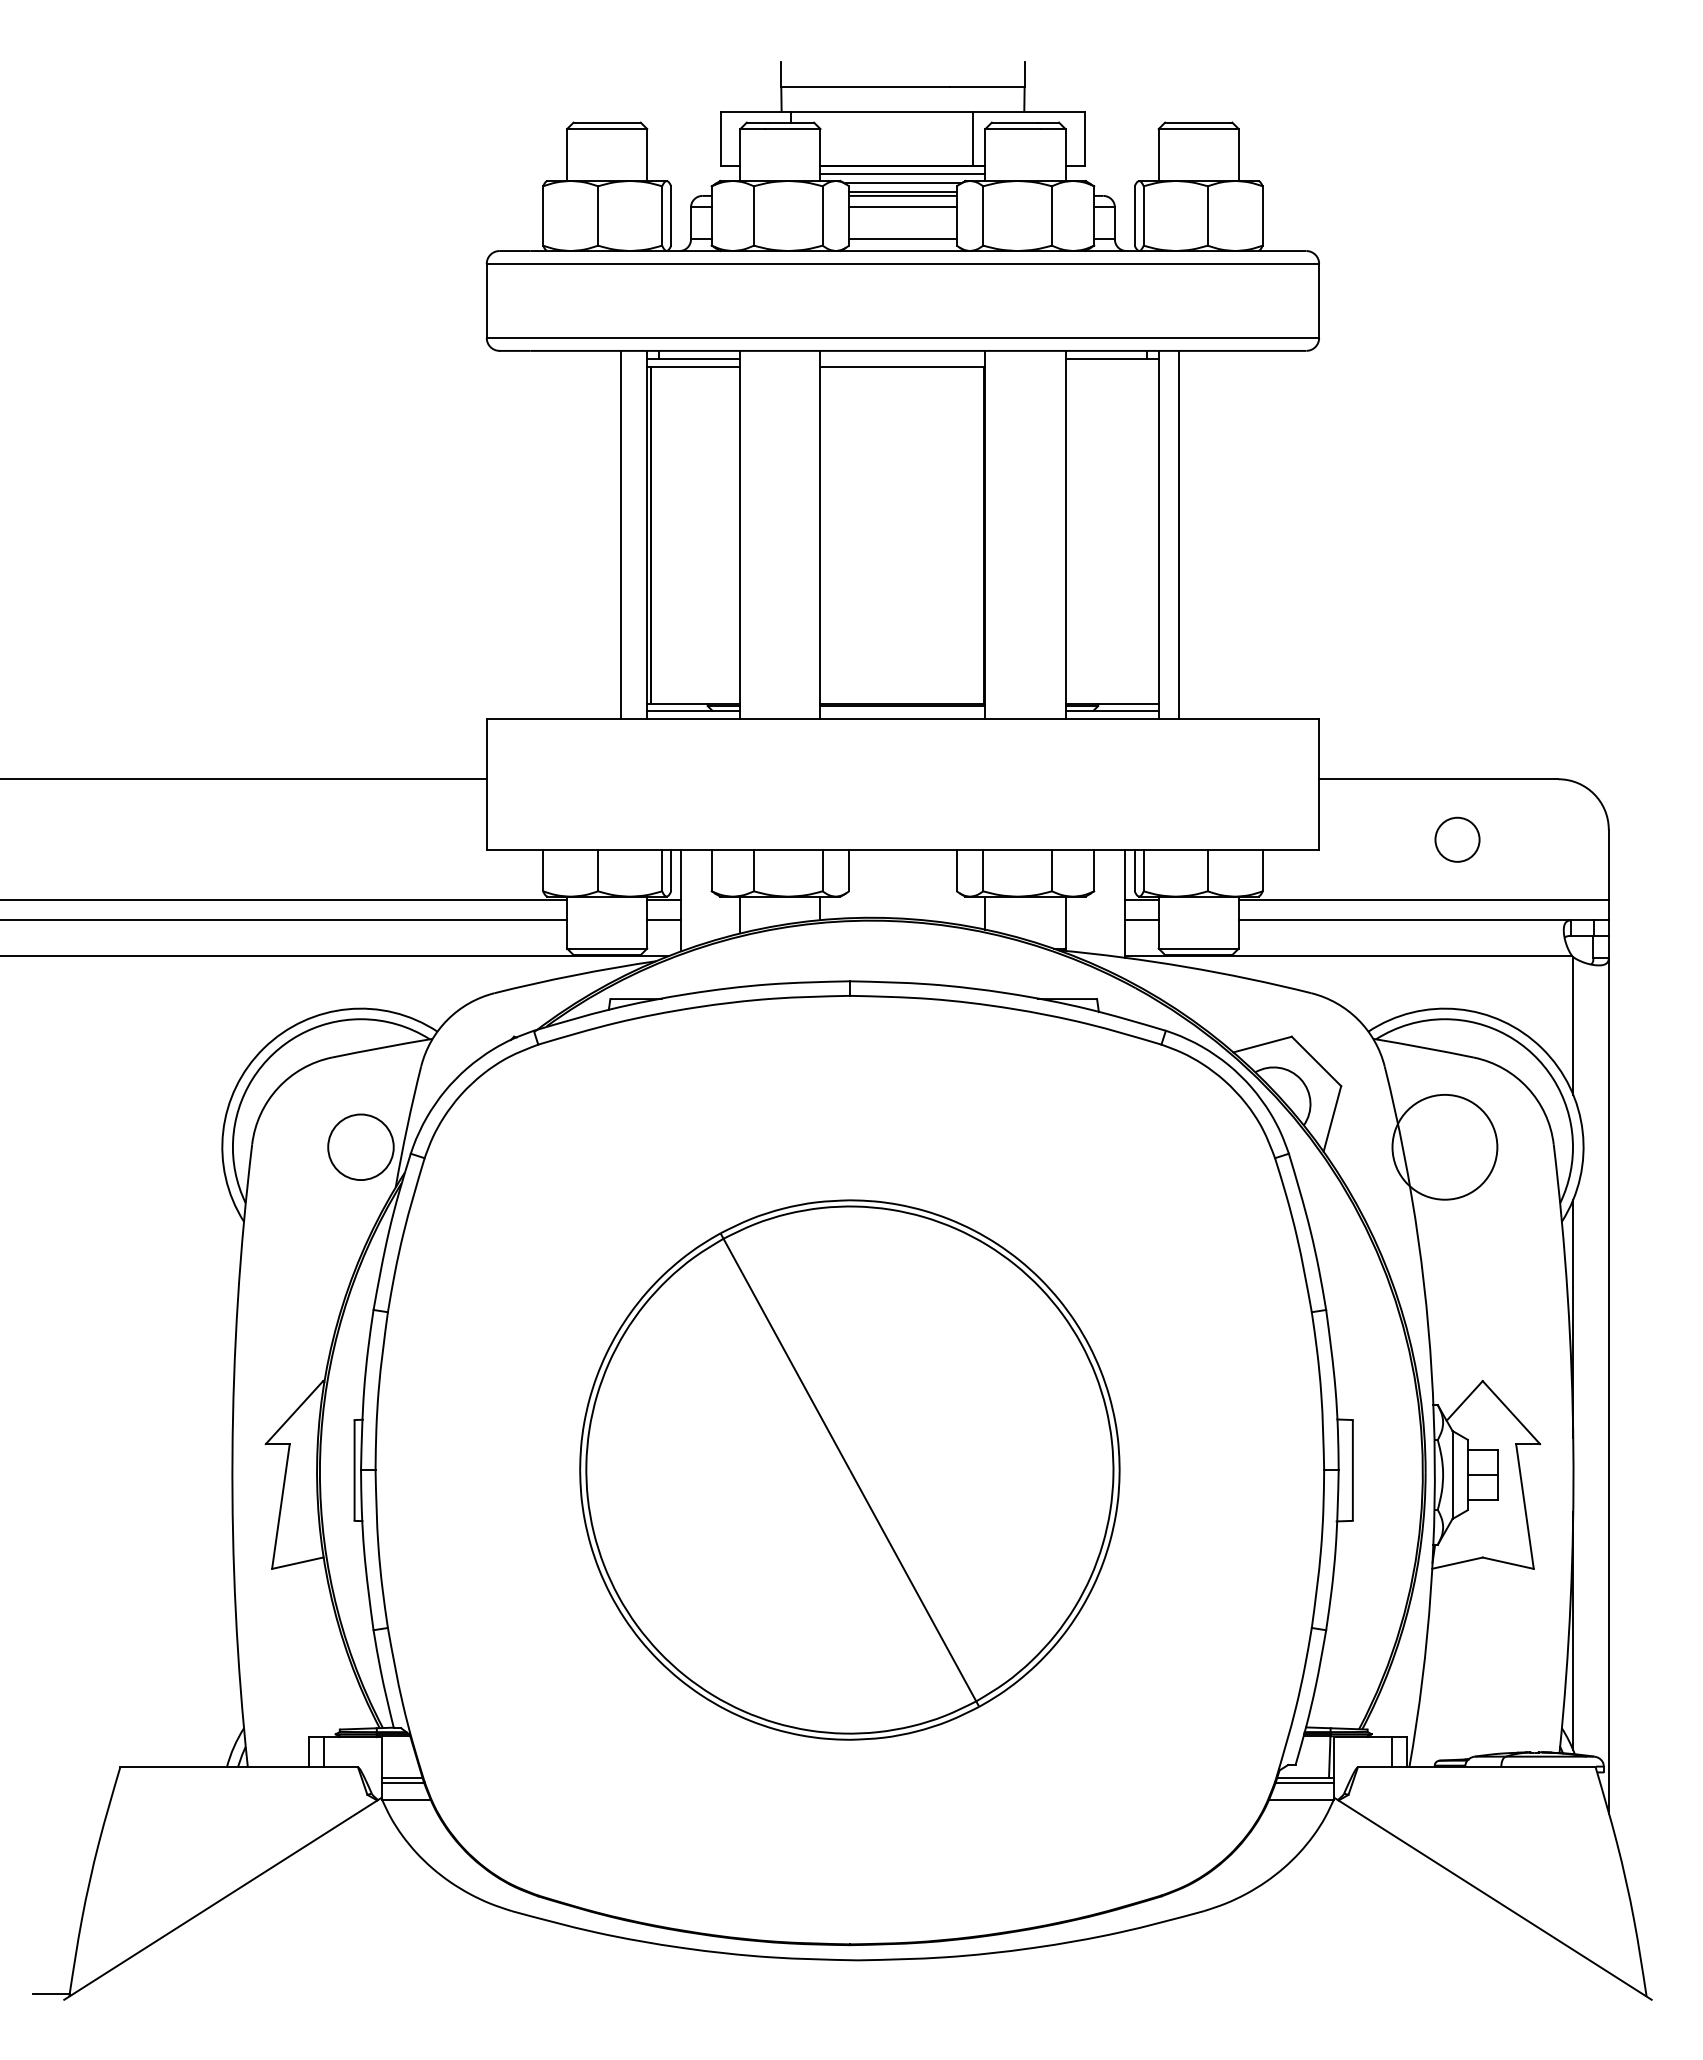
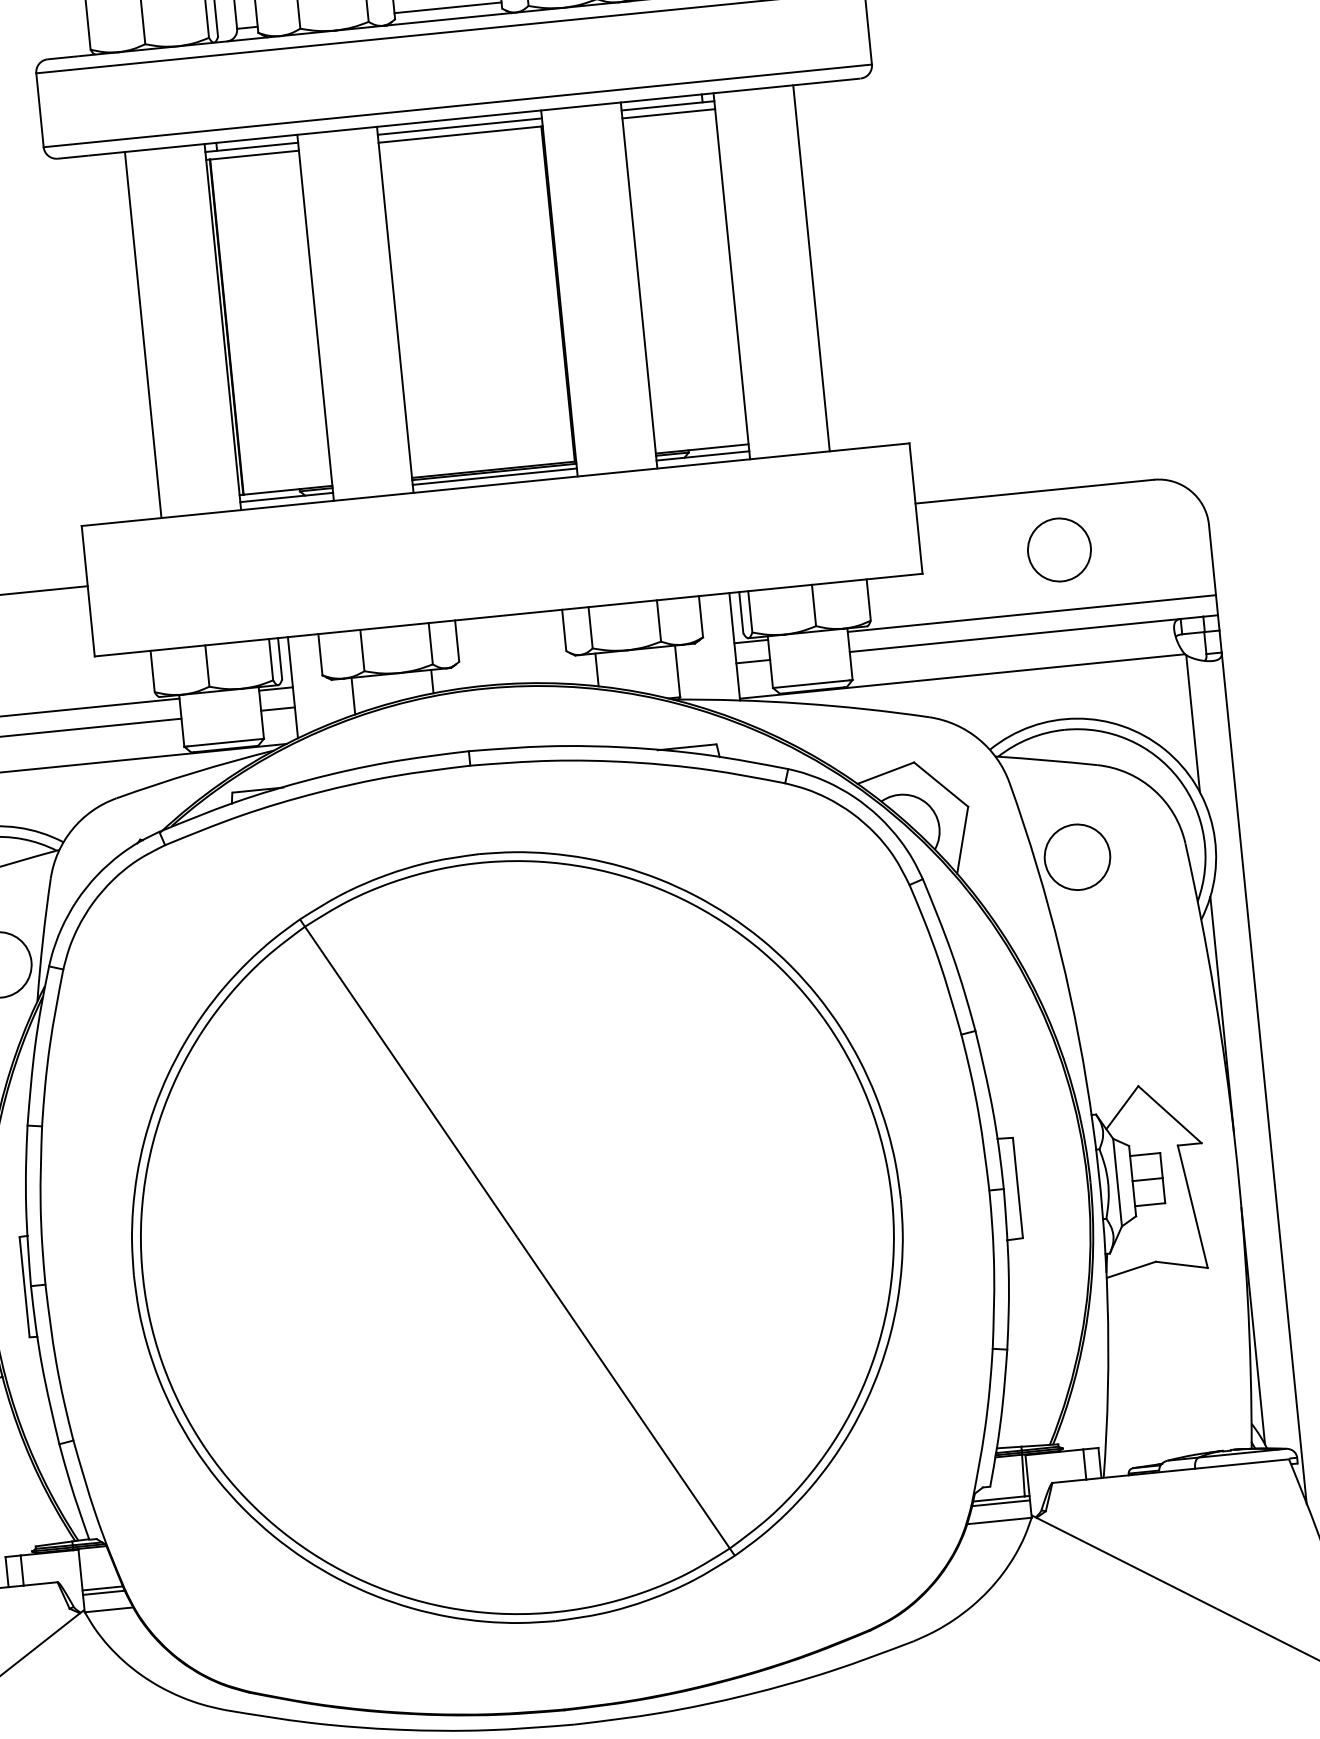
line: (902, 358) -> (459, 126), added
line: (1111, 366) -> (668, 113), added
line: (621, 534) -> (143, 334), moved
line: (1178, 534) -> (811, 268), moved
line: (902, 710) -> (494, 476), added
circle: (1457, 839) -> (1059, 549), size x1.43
circle: (1444, 1147) -> (1077, 857), size x0.62
part: (849, 1469) -> (516, 1237), size x1.43

